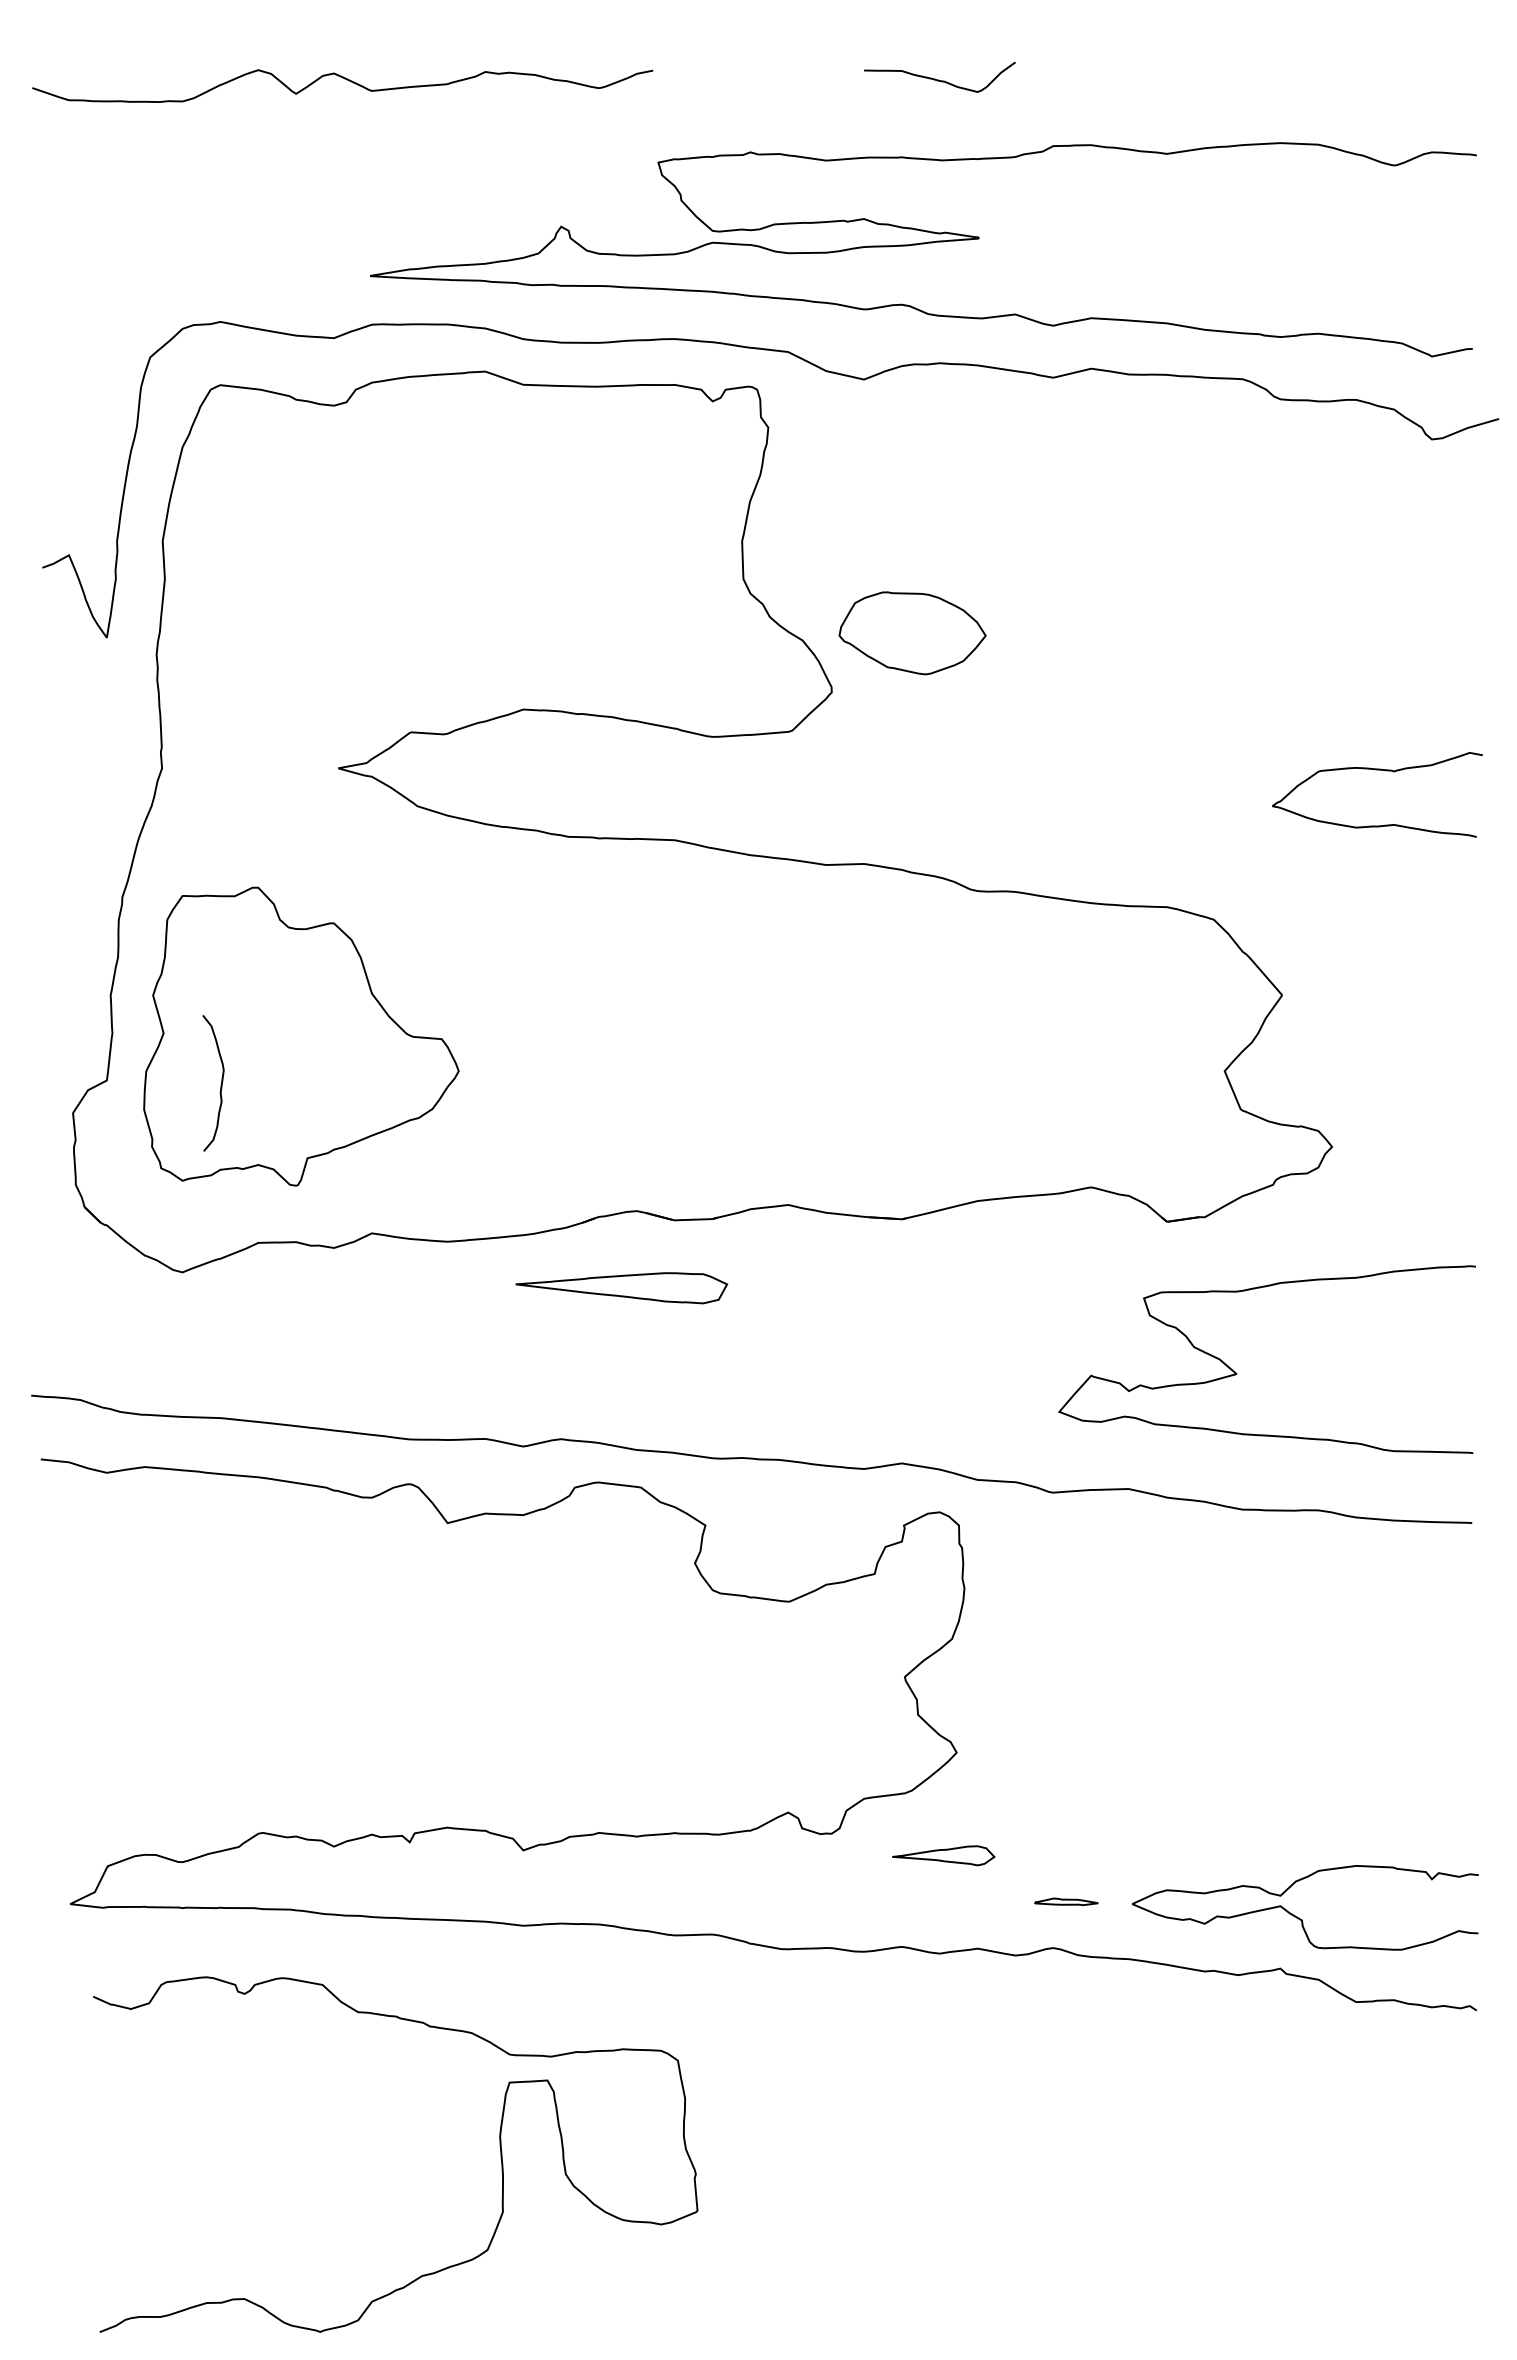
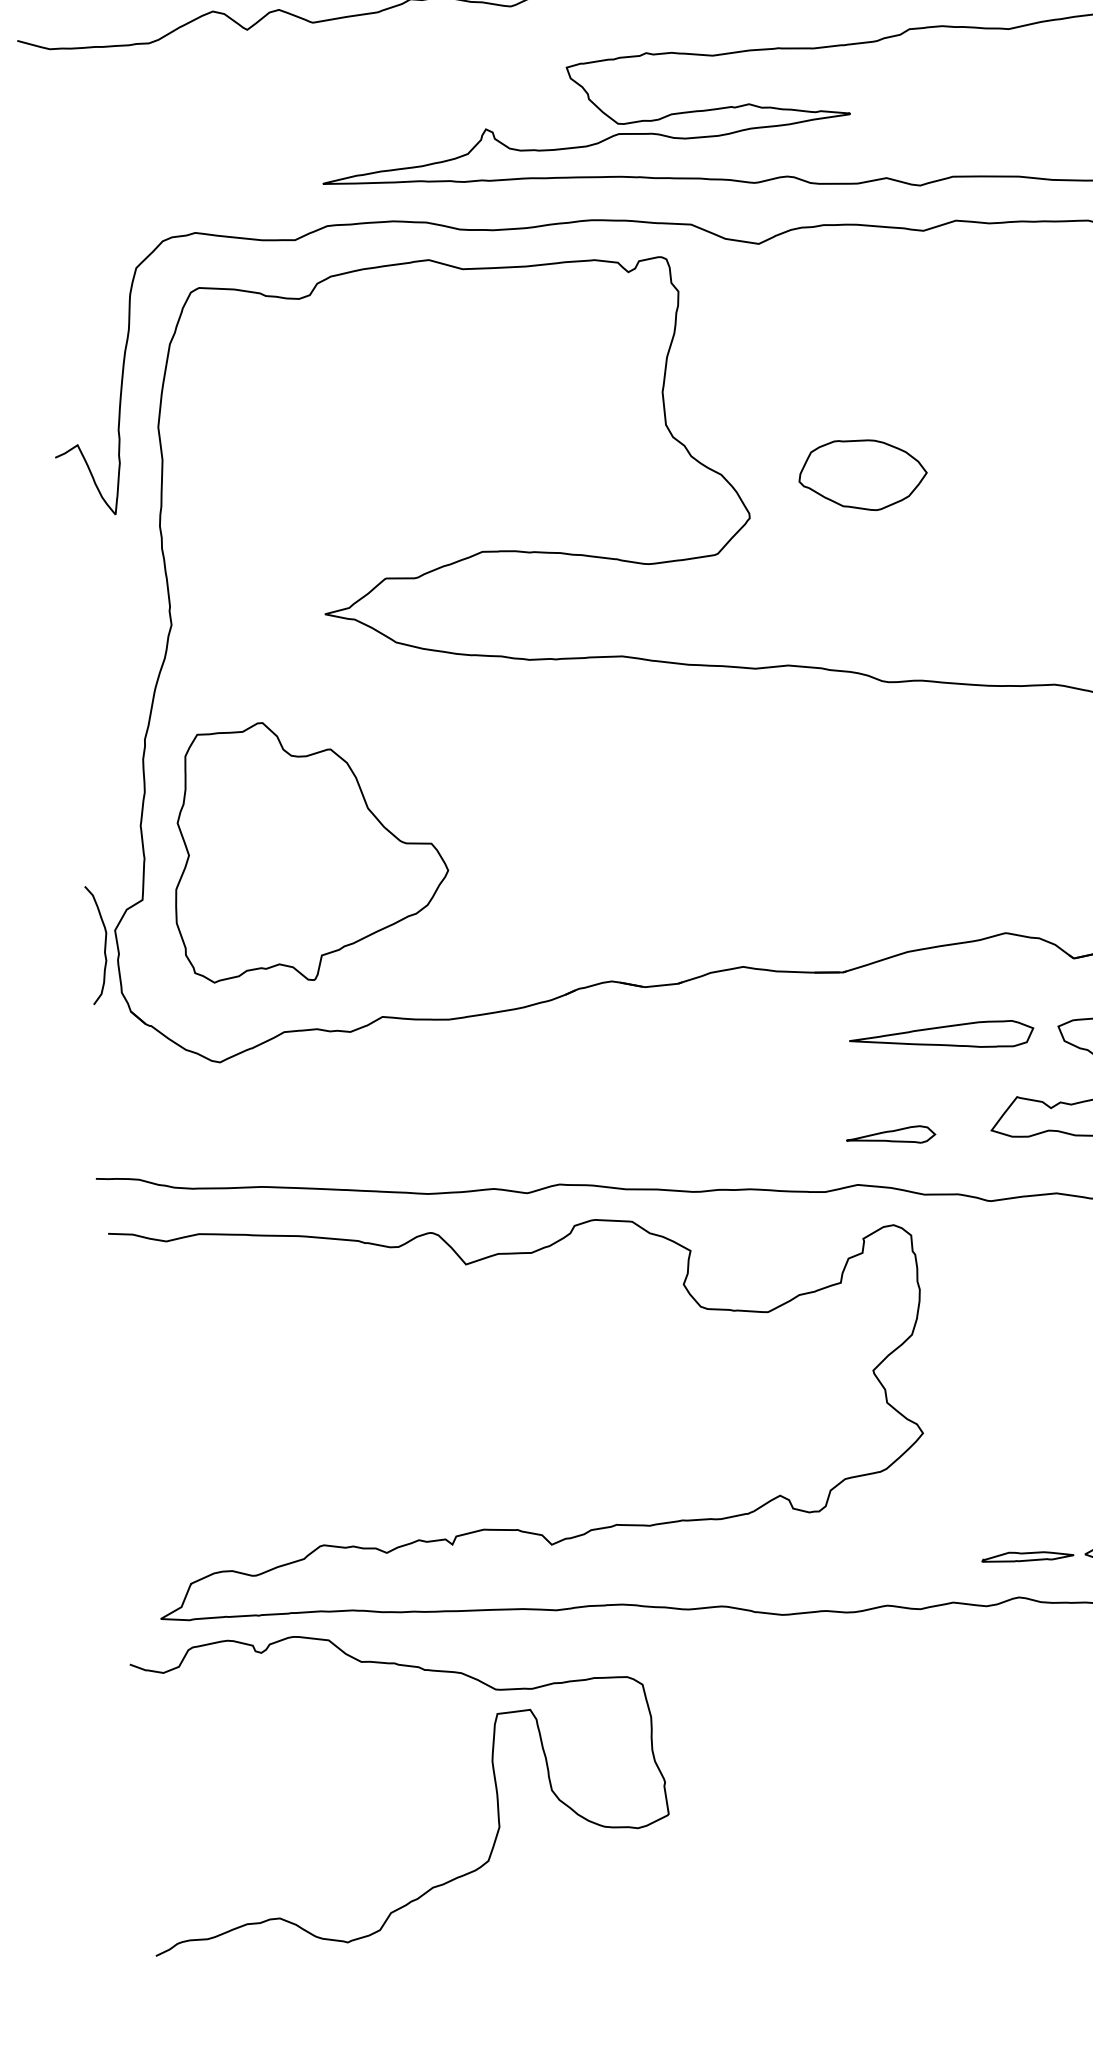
part: (912, 633) -> (862, 475), moved
curve: (220, 1084) -> (104, 945), moved
part: (621, 1288) -> (941, 1038), moved
part: (943, 1855) -> (890, 1136), moved
part: (1066, 1901) -> (1027, 1556), size x1.67
curve: (499, 2146) -> (492, 1770), moved

